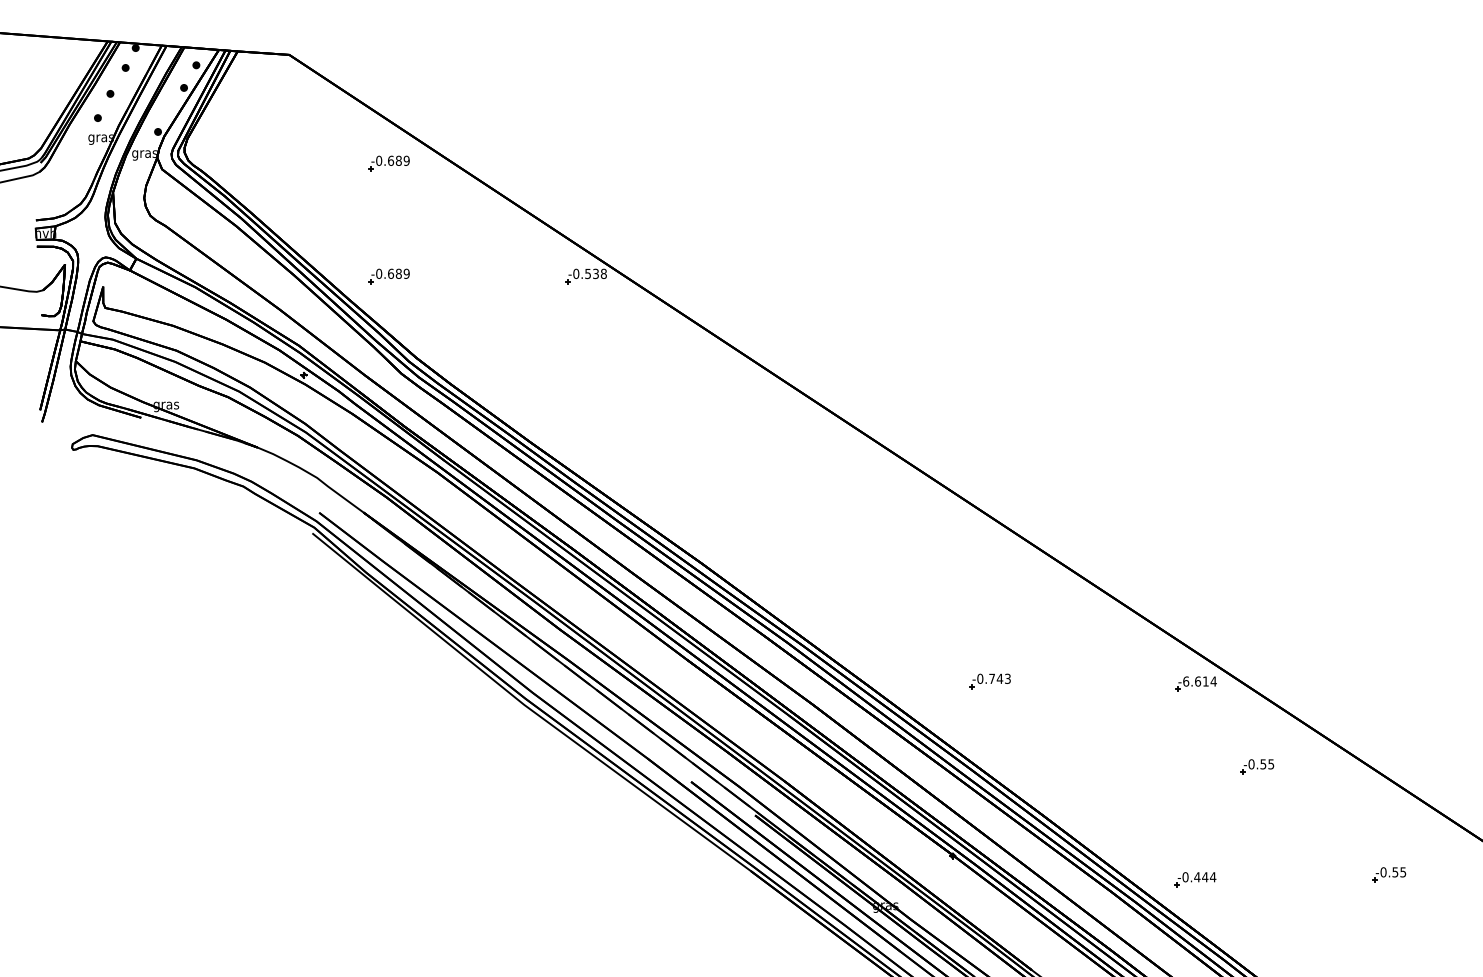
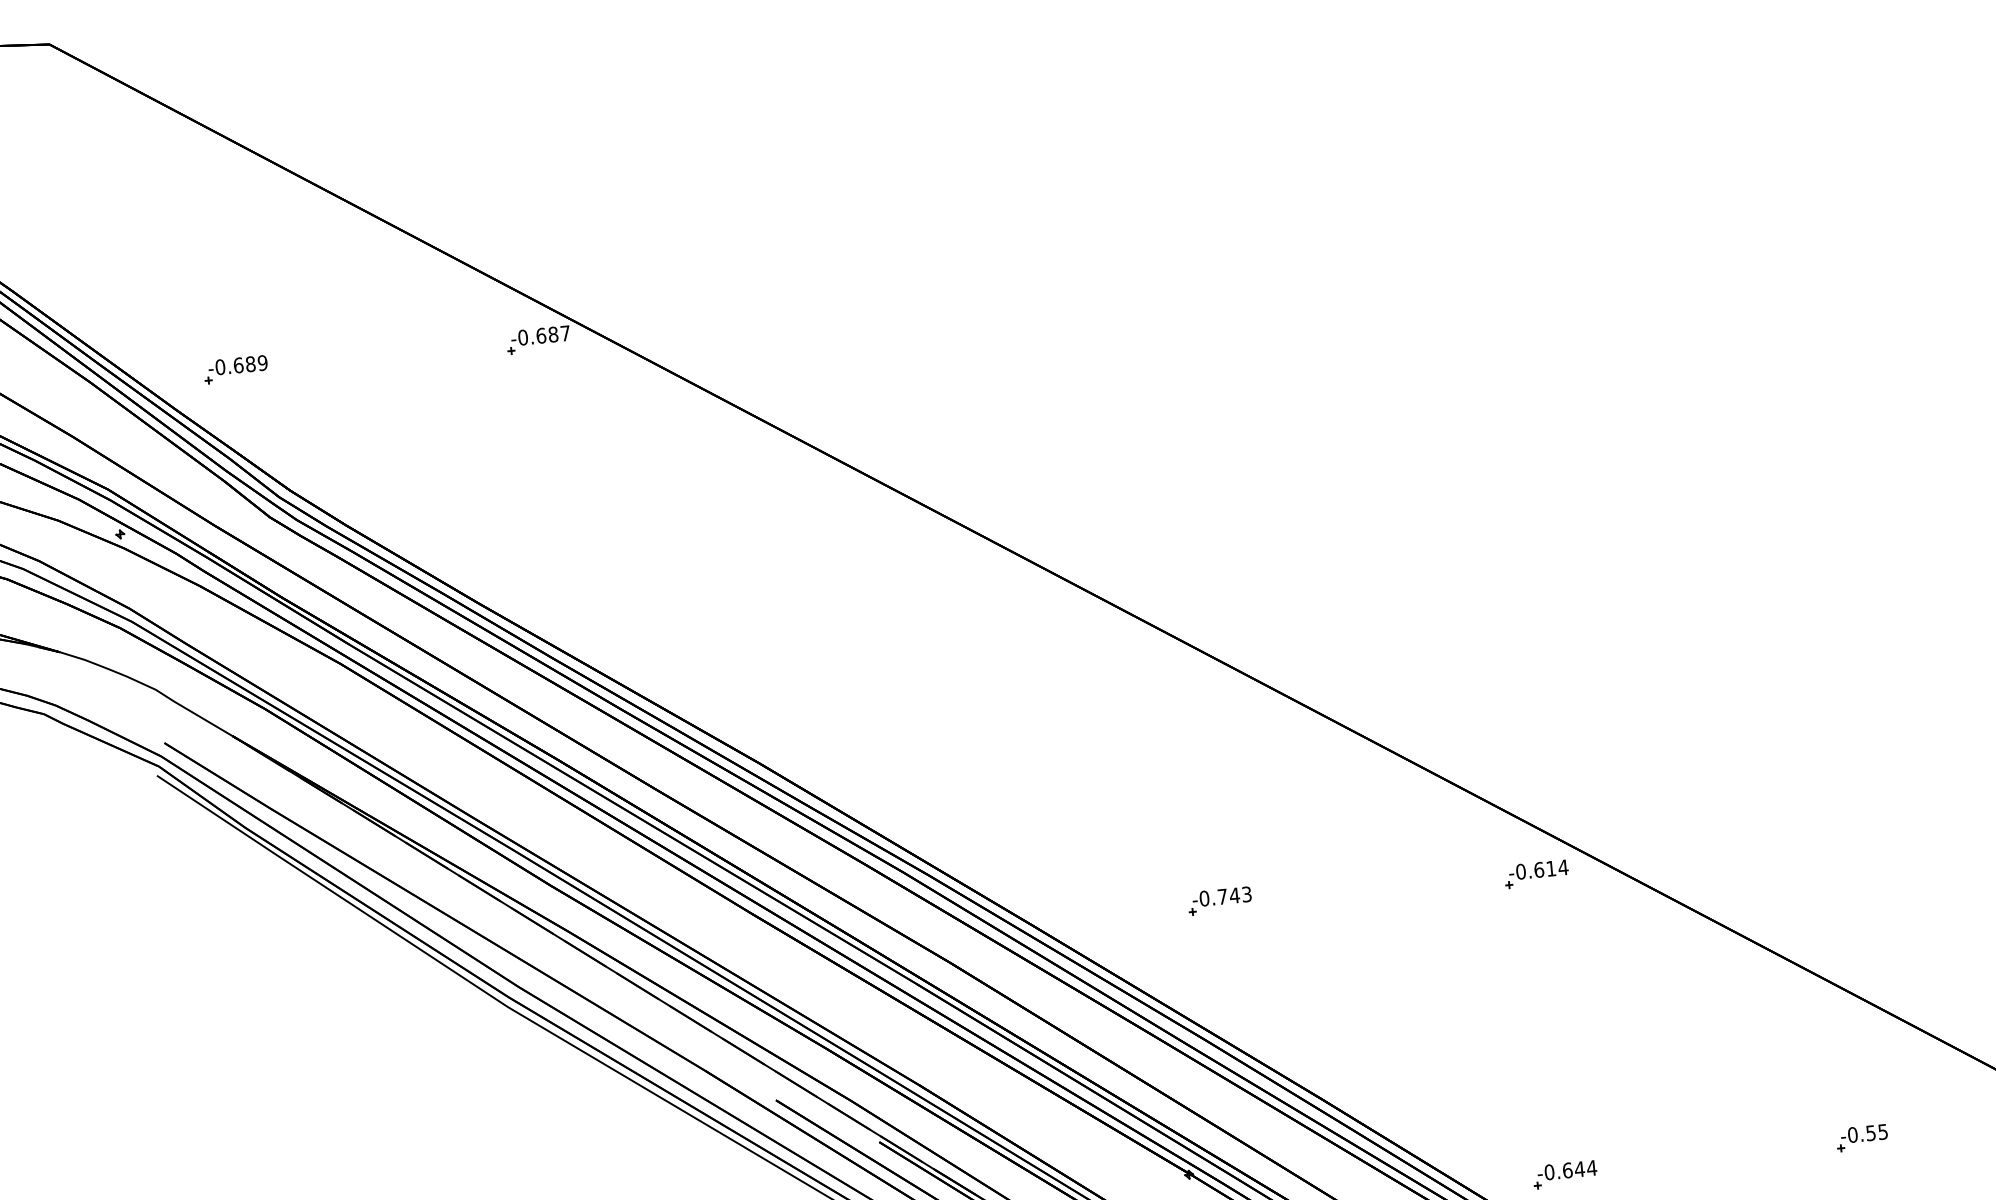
part: (388, 163) -> (218, 196), removed
text: (595, 273) -> (552, 334), -0.538 -> -0.687
text: (1186, 681) -> (1521, 871), -6.614 -> -0.614
part: (1257, 766) -> (1643, 991), removed
text: (1197, 877) -> (1567, 1170), -0.444 -> -0.644

